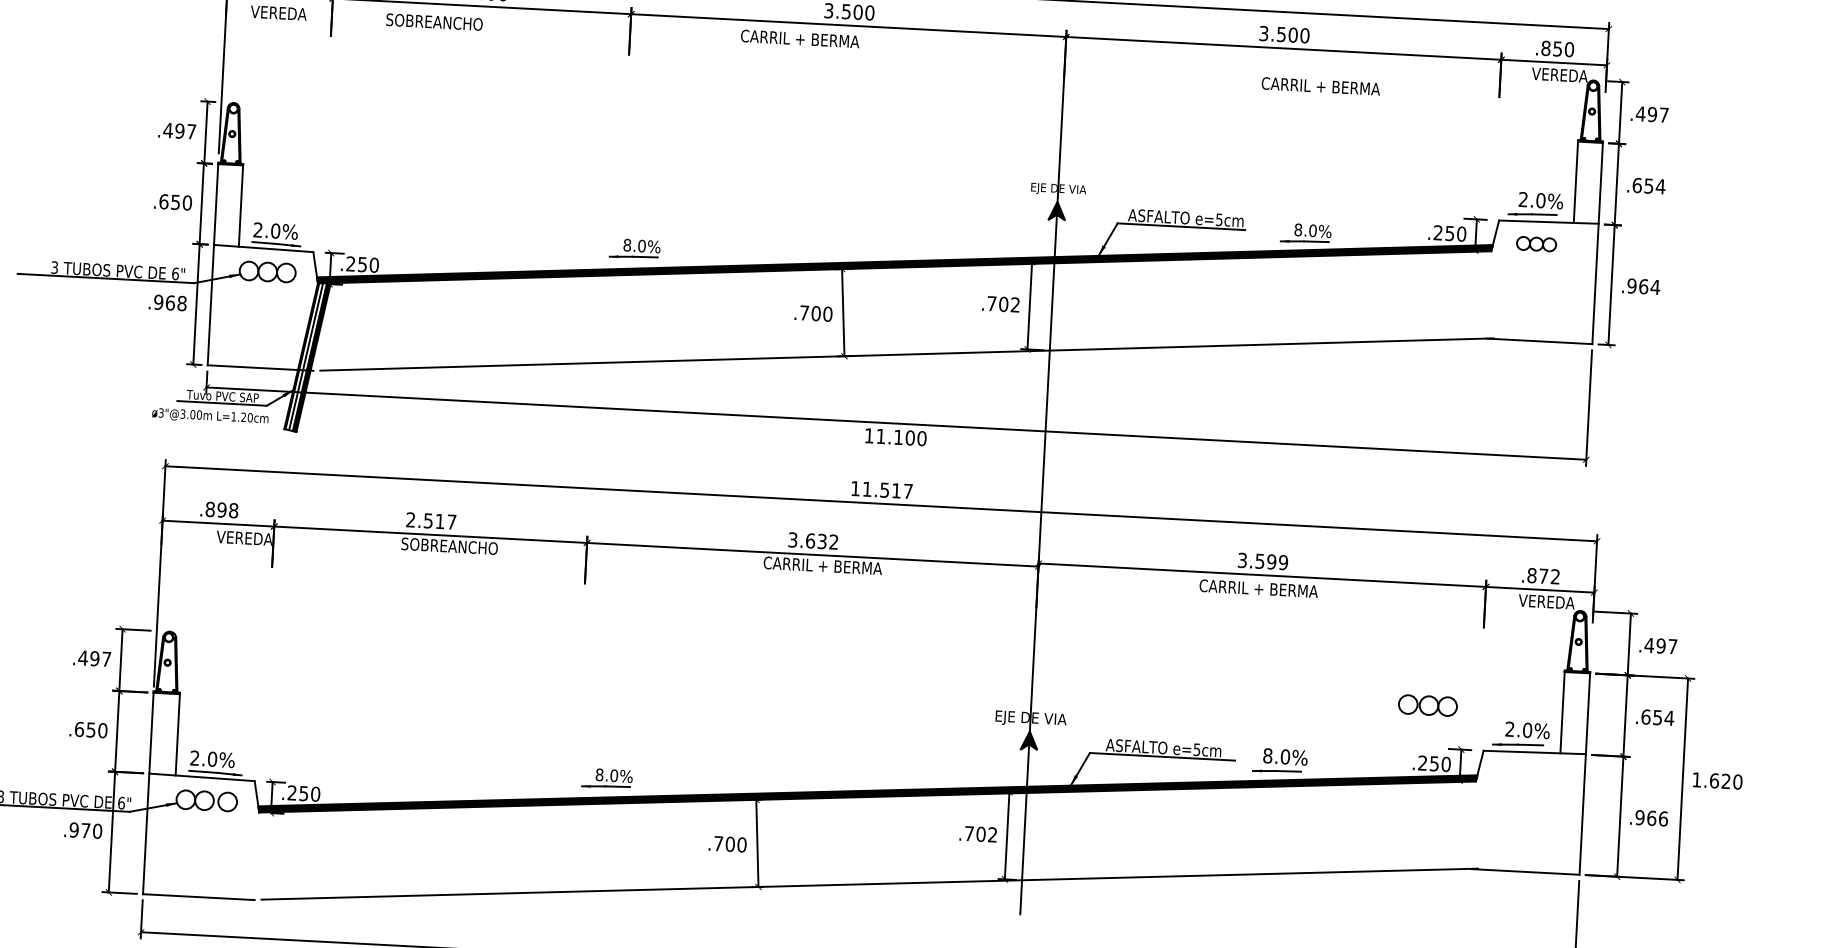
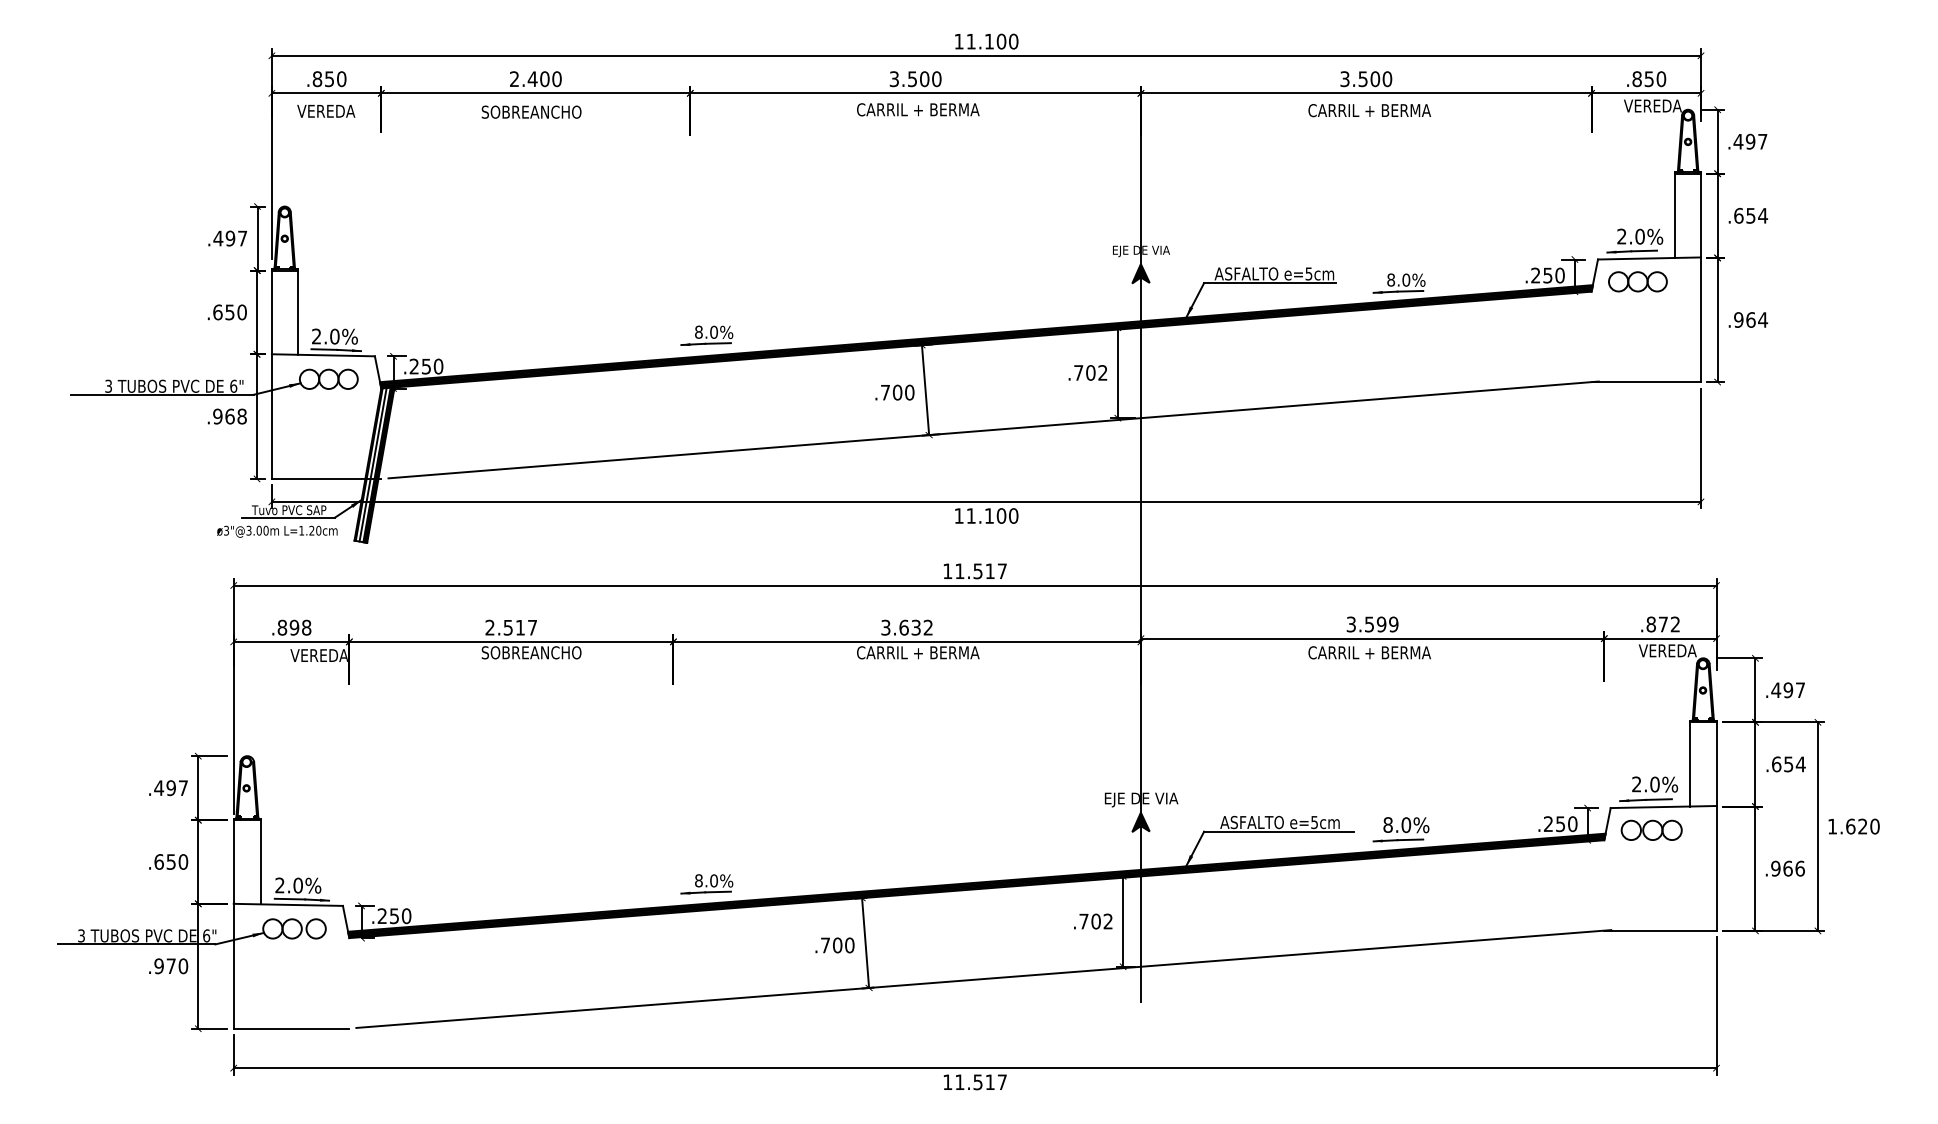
text: (434, 21) -> (531, 111), moved
text: (800, 38) -> (918, 109), moved
text: (1320, 86) -> (1369, 110), moved
part: (1536, 243) -> (1637, 281), size x1.43
part: (1427, 704) -> (1651, 829), moved

